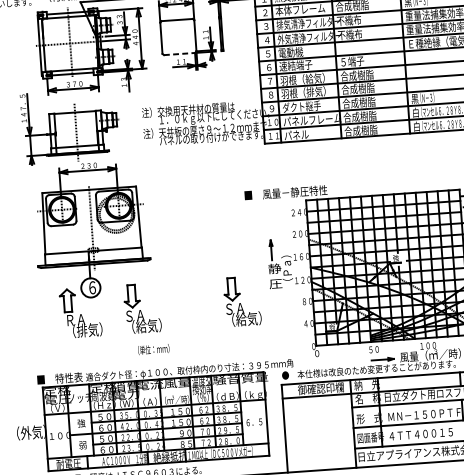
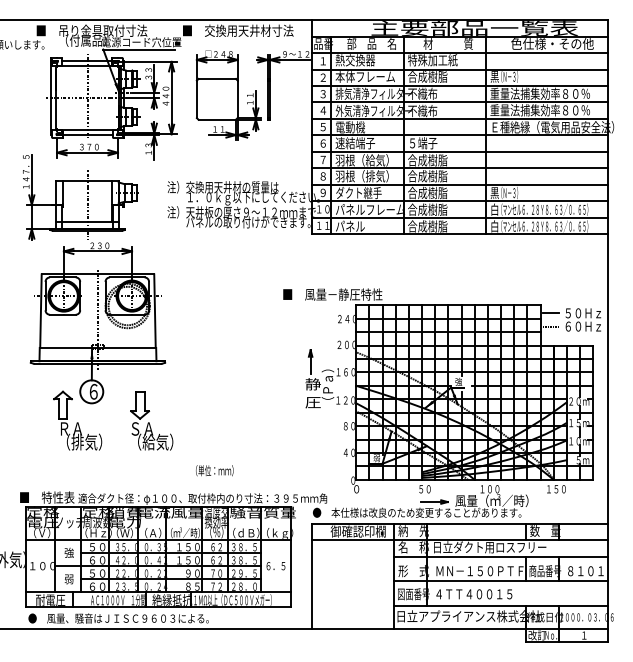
line: (179, 53) -> (217, 119), dashed -> solid
part: (242, 301) -> (271, 420), removed
text: (153, 349) -> (214, 470), moved

